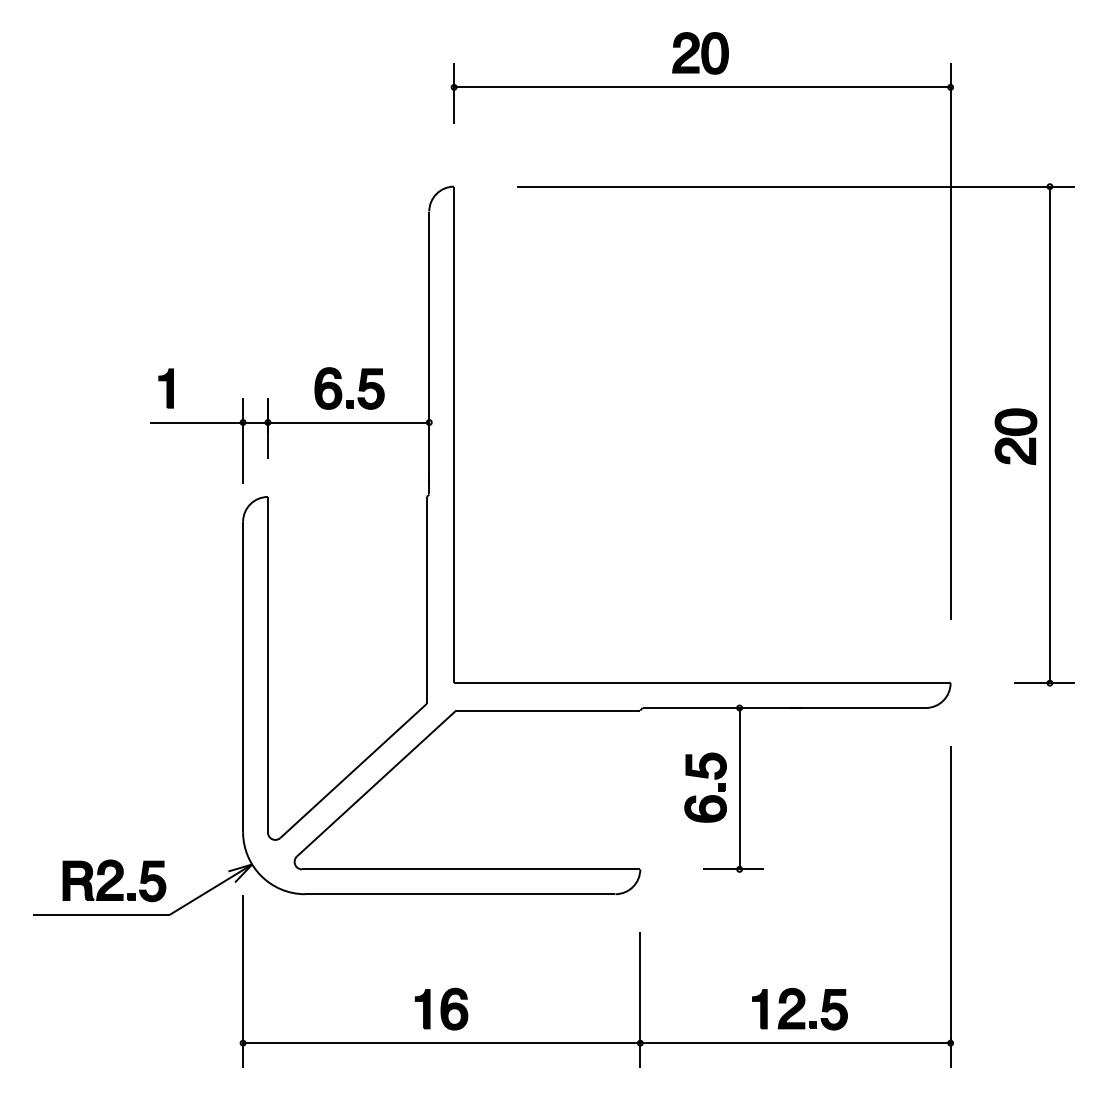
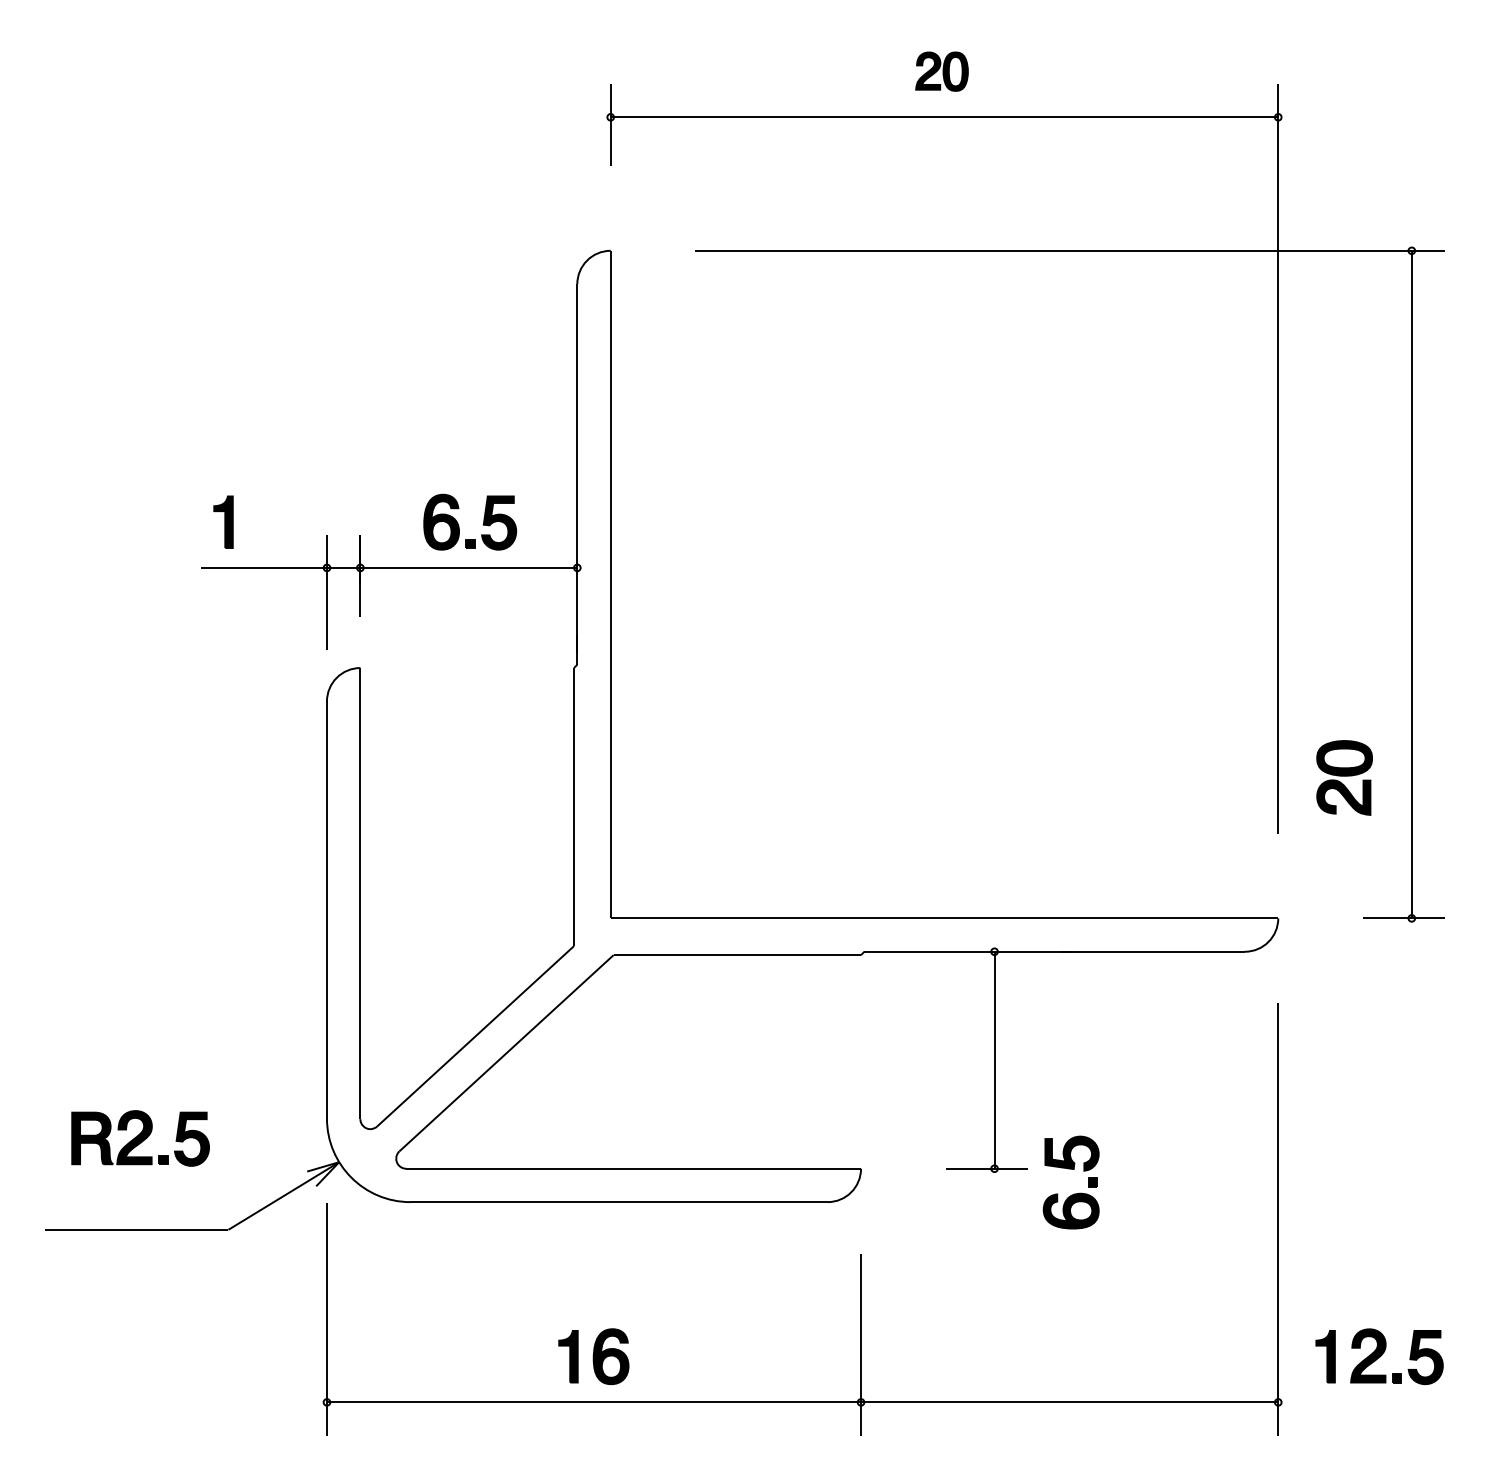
part: (700, 53) -> (941, 71), size x0.7
part: (1015, 436) -> (1343, 777), moved
part: (707, 795) -> (1073, 1193), moved
part: (114, 880) -> (140, 1137), moved
part: (799, 1008) -> (1378, 1355), moved

